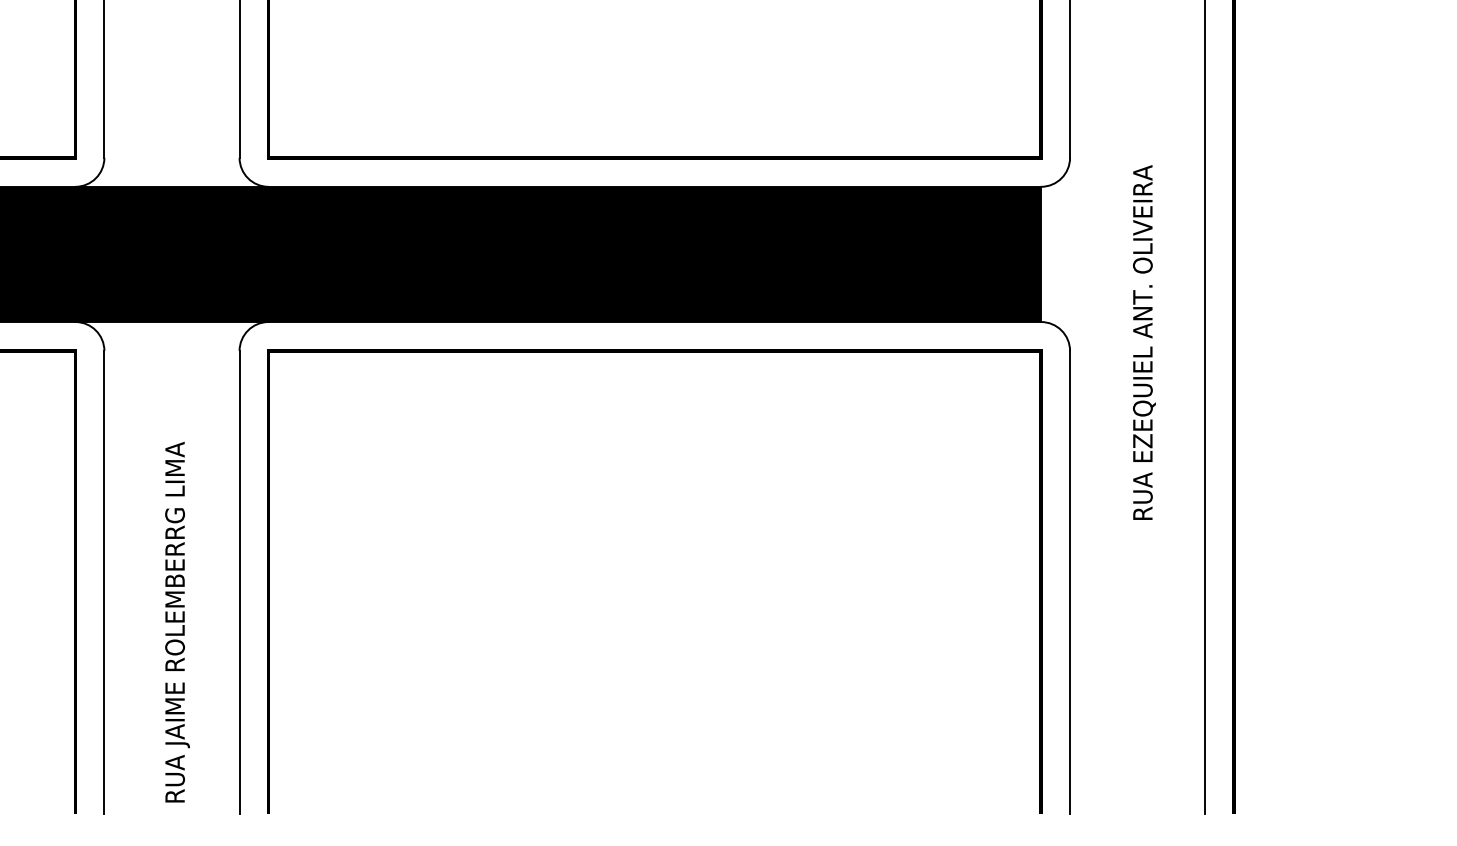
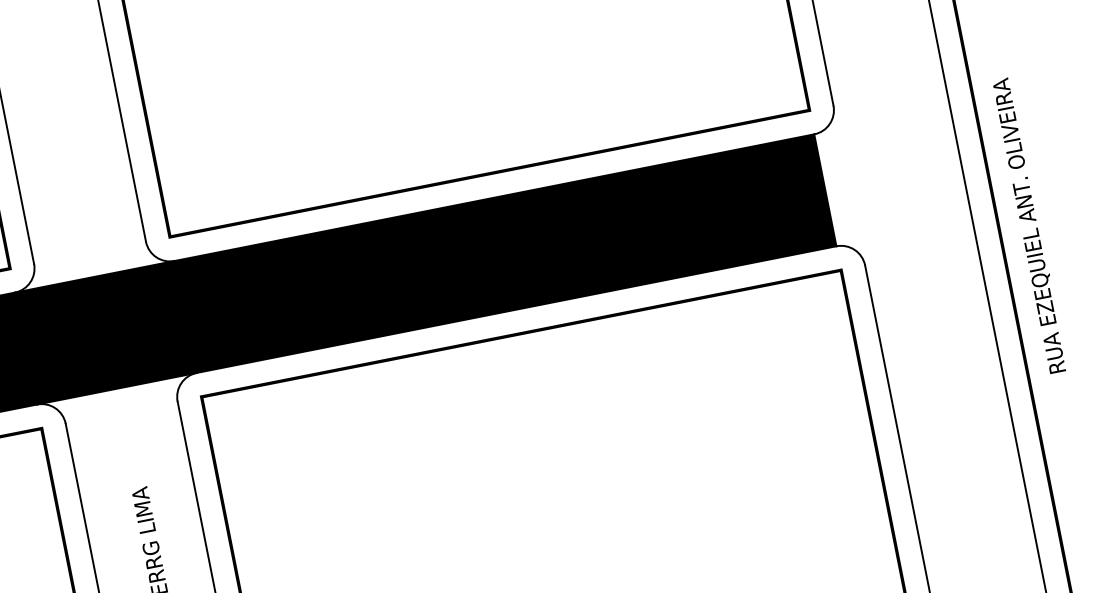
text: (1144, 342) -> (1030, 225), moved

